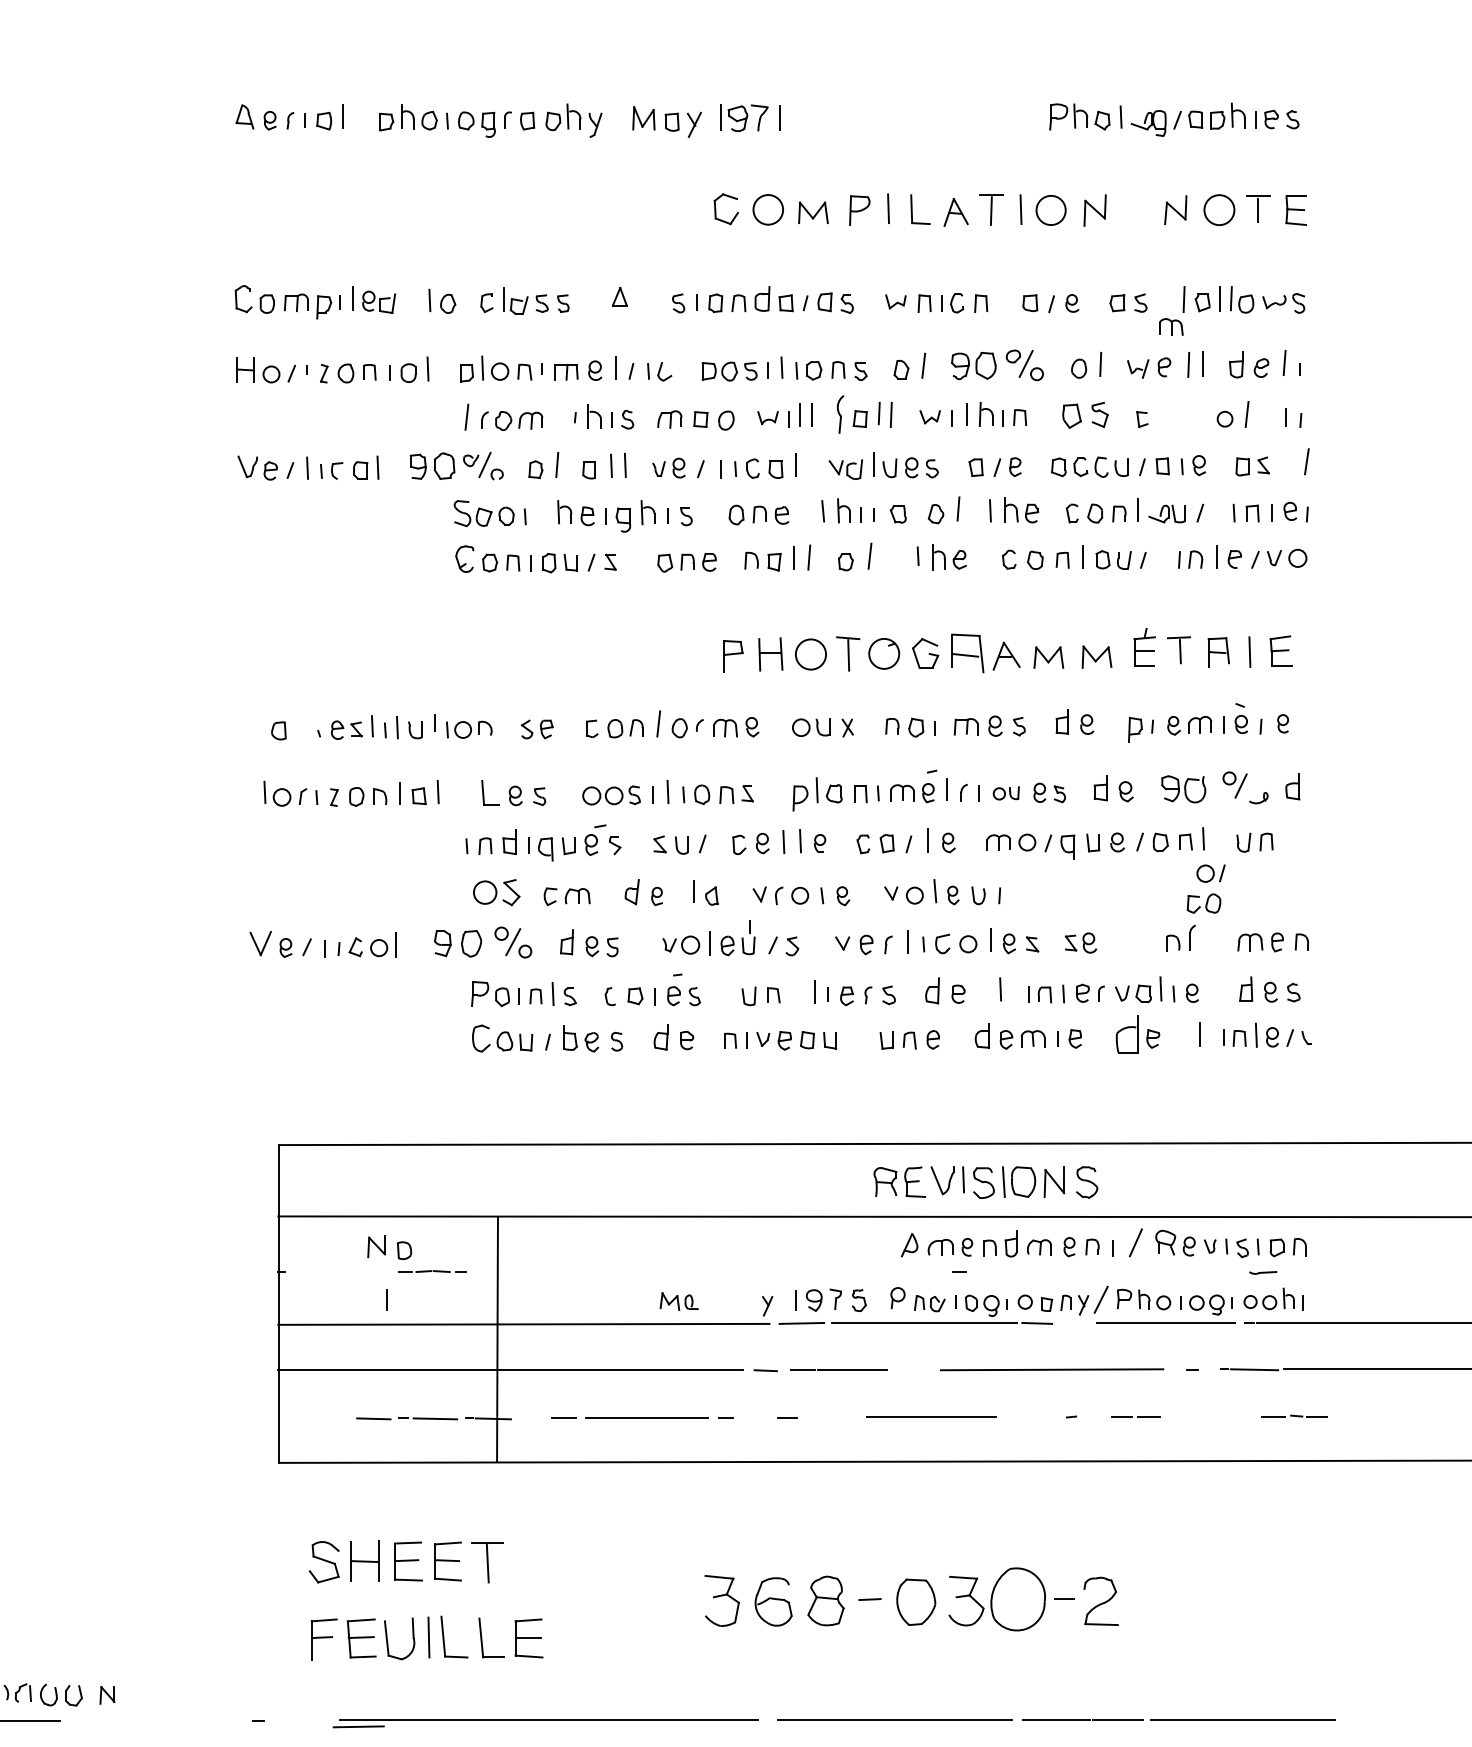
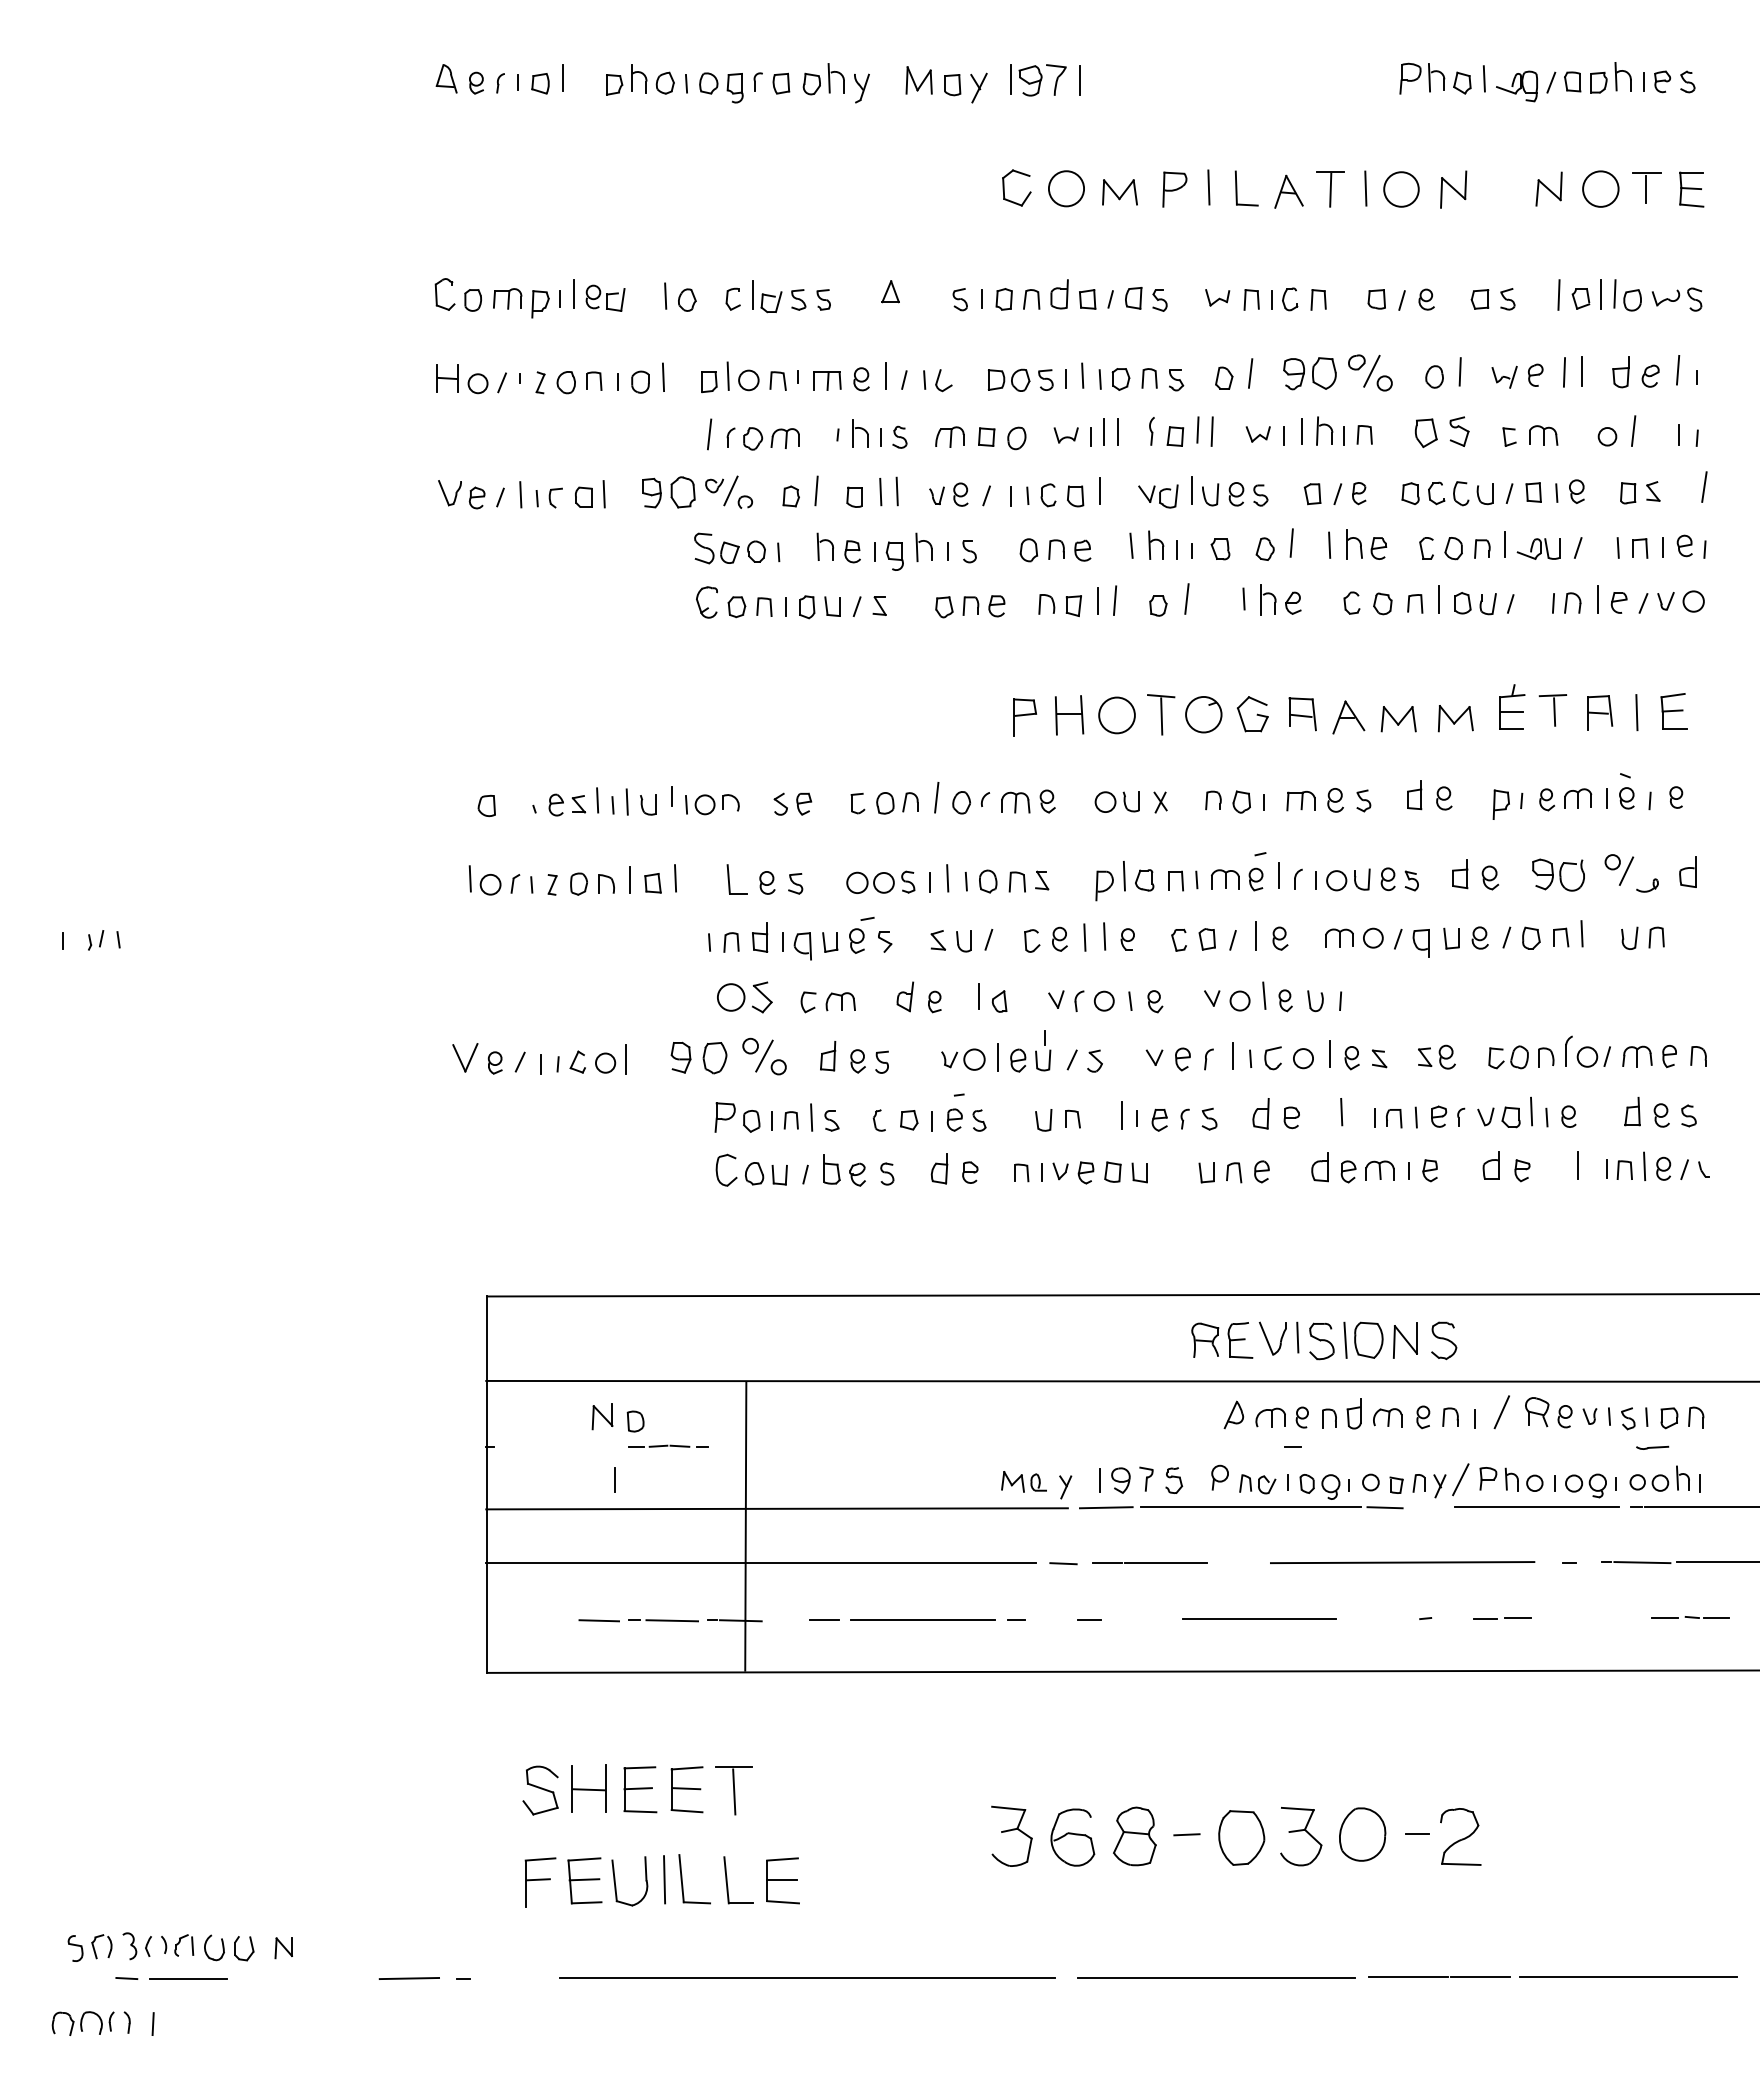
part: (1171, 326) -> (1543, 435), moved
part: (840, 414) -> (1151, 431), size x0.62
part: (967, 653) -> (1302, 714), size x0.71
part: (1006, 793) -> (1348, 879), size x1.43
part: (1210, 873) -> (1593, 1056), moved
part: (1203, 903) -> (1508, 1057), moved
part: (1126, 1034) -> (1490, 1165), size x0.62
part: (678, 1301) -> (1023, 1481), moved
part: (1018, 1599) -> (1362, 1834), size x0.71
line: (357, 1726) -> (408, 1978), moved

